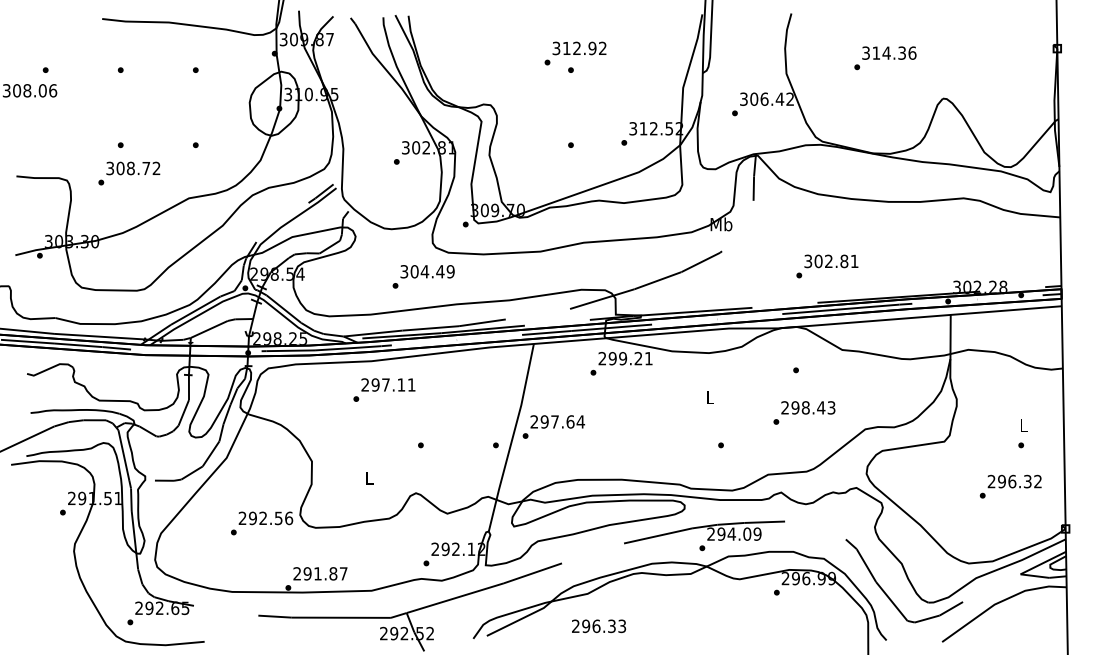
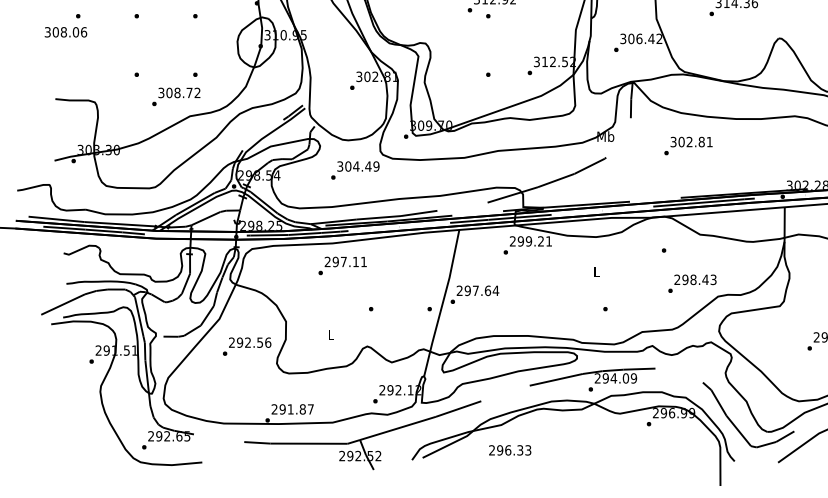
text: (129, 173) -> (176, 96), moved
text: (827, 266) -> (688, 146), moved
text: (423, 276) -> (355, 170), moved
text: (804, 412) -> (692, 283), moved
text: (262, 523) -> (247, 346), moved

